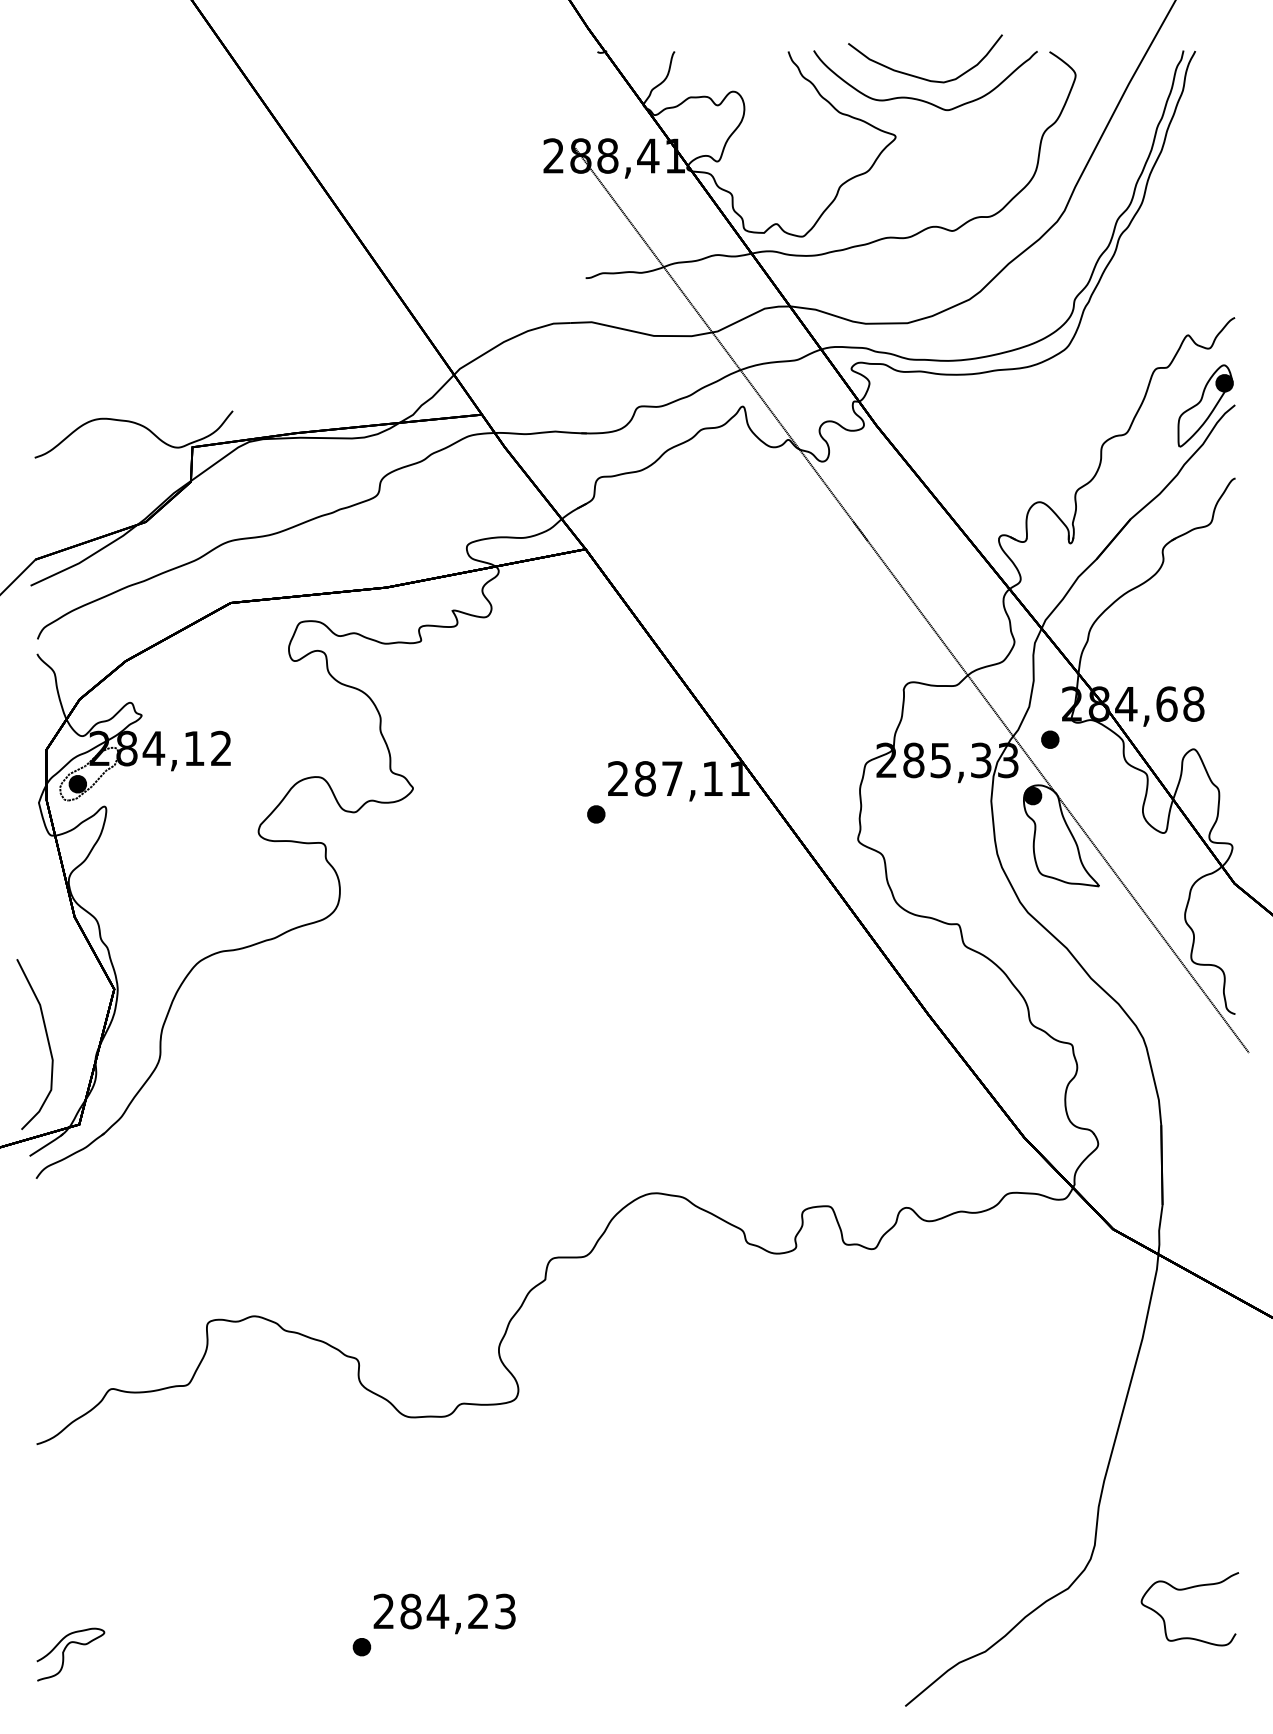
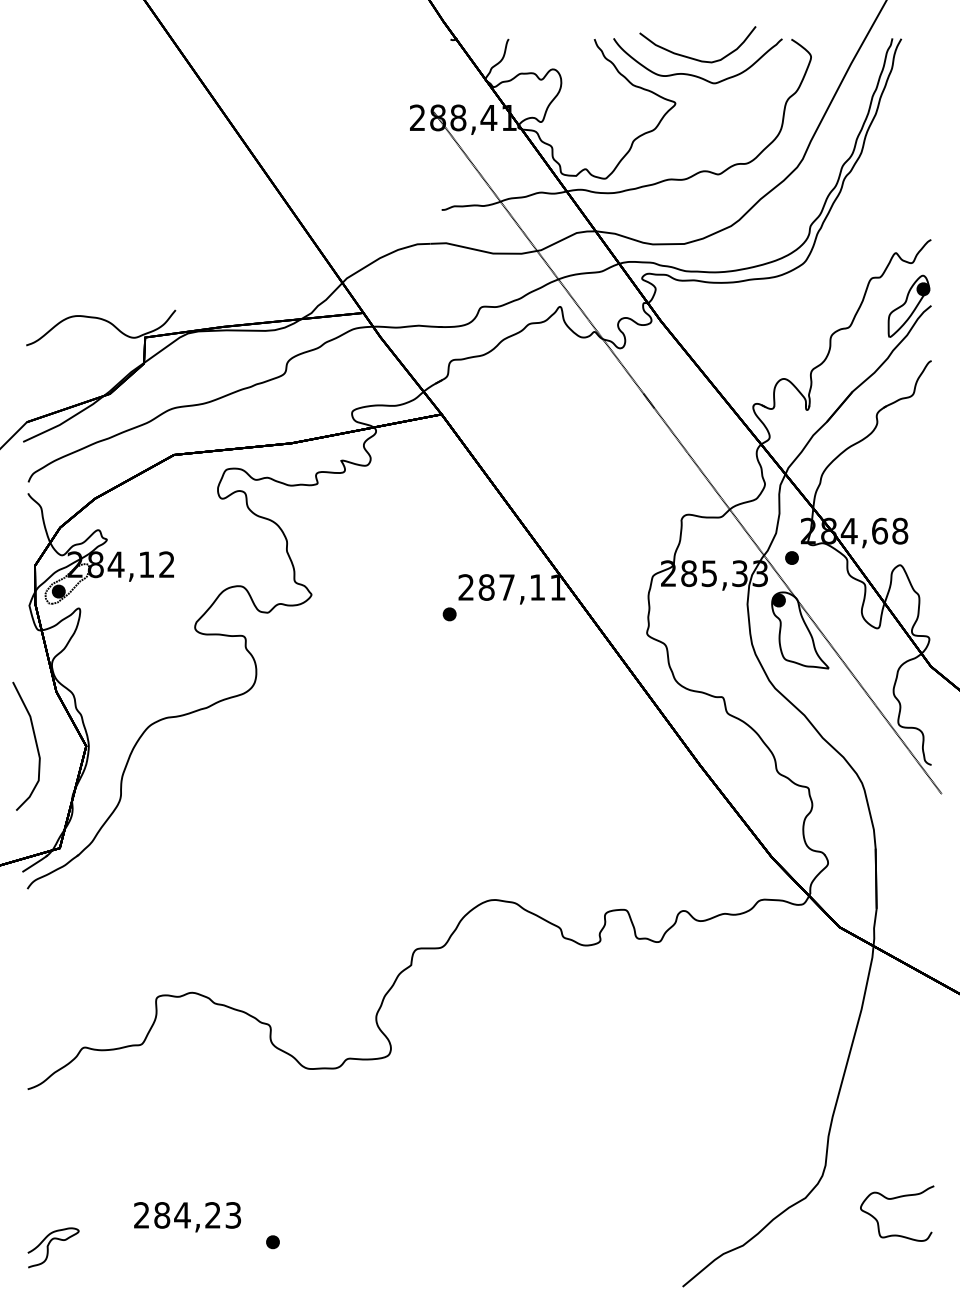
curve: (47, 1042) -> (35, 744), moved
text: (444, 1613) -> (187, 1216), moved

